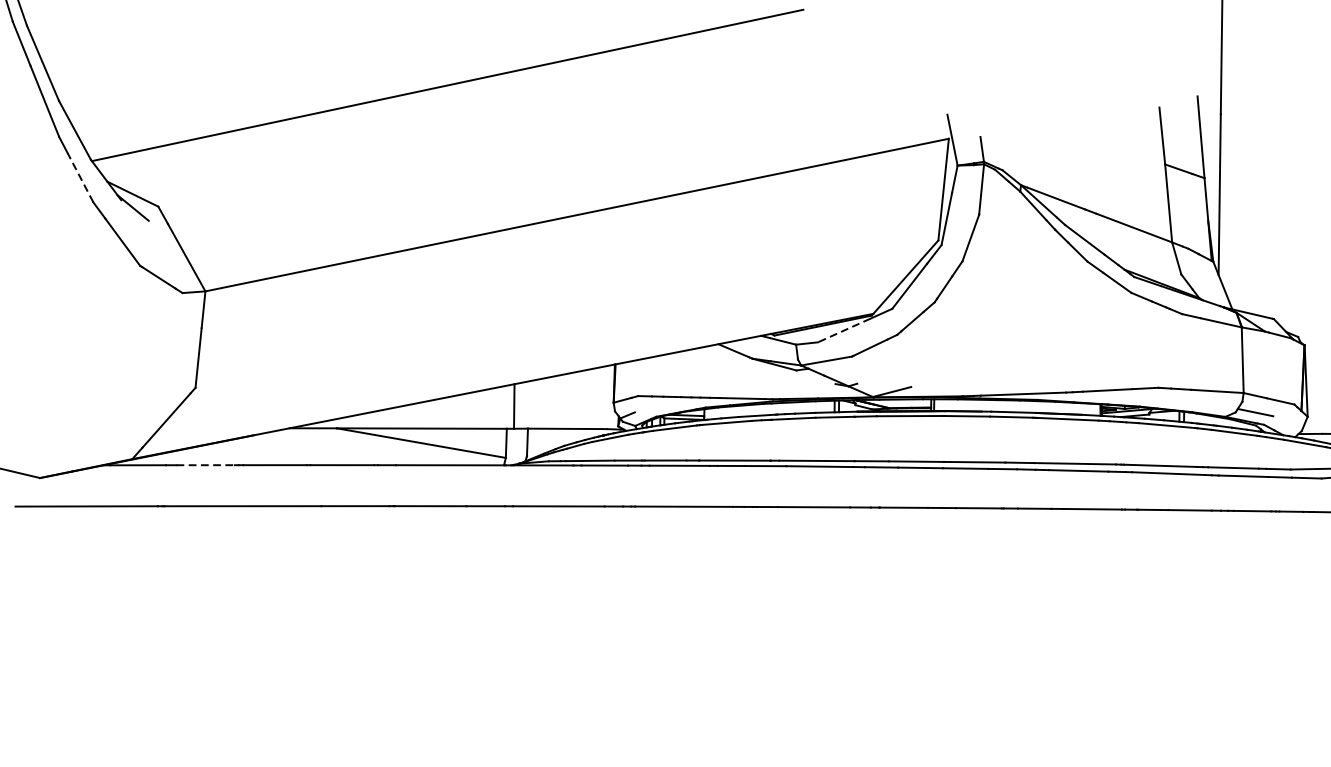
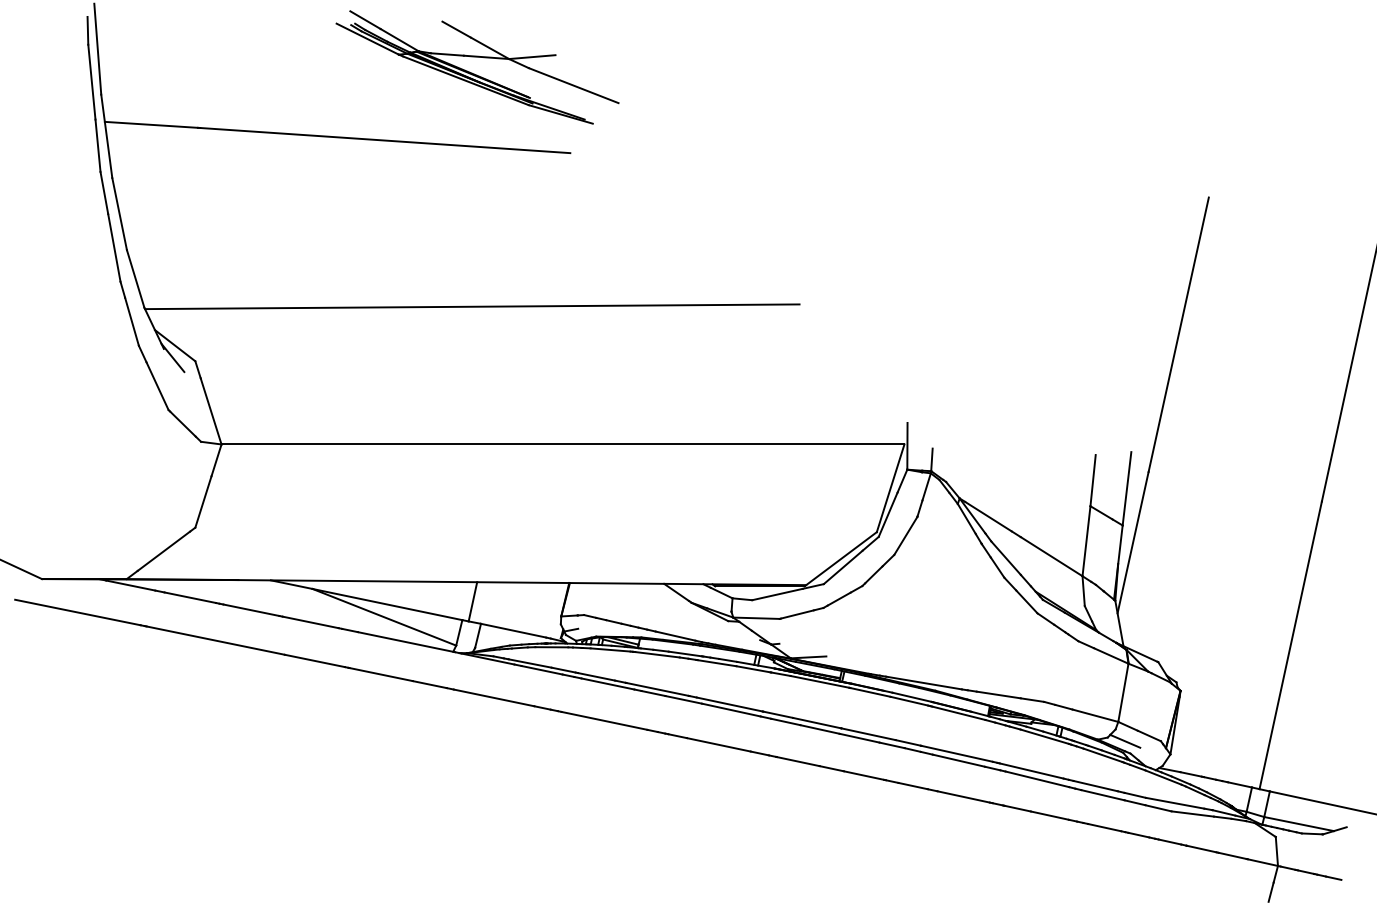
line: (81, 177) -> (132, 321), dashed -> solid
line: (844, 330) -> (777, 594), dashed -> solid
line: (205, 464) -> (190, 597), dashed -> solid

